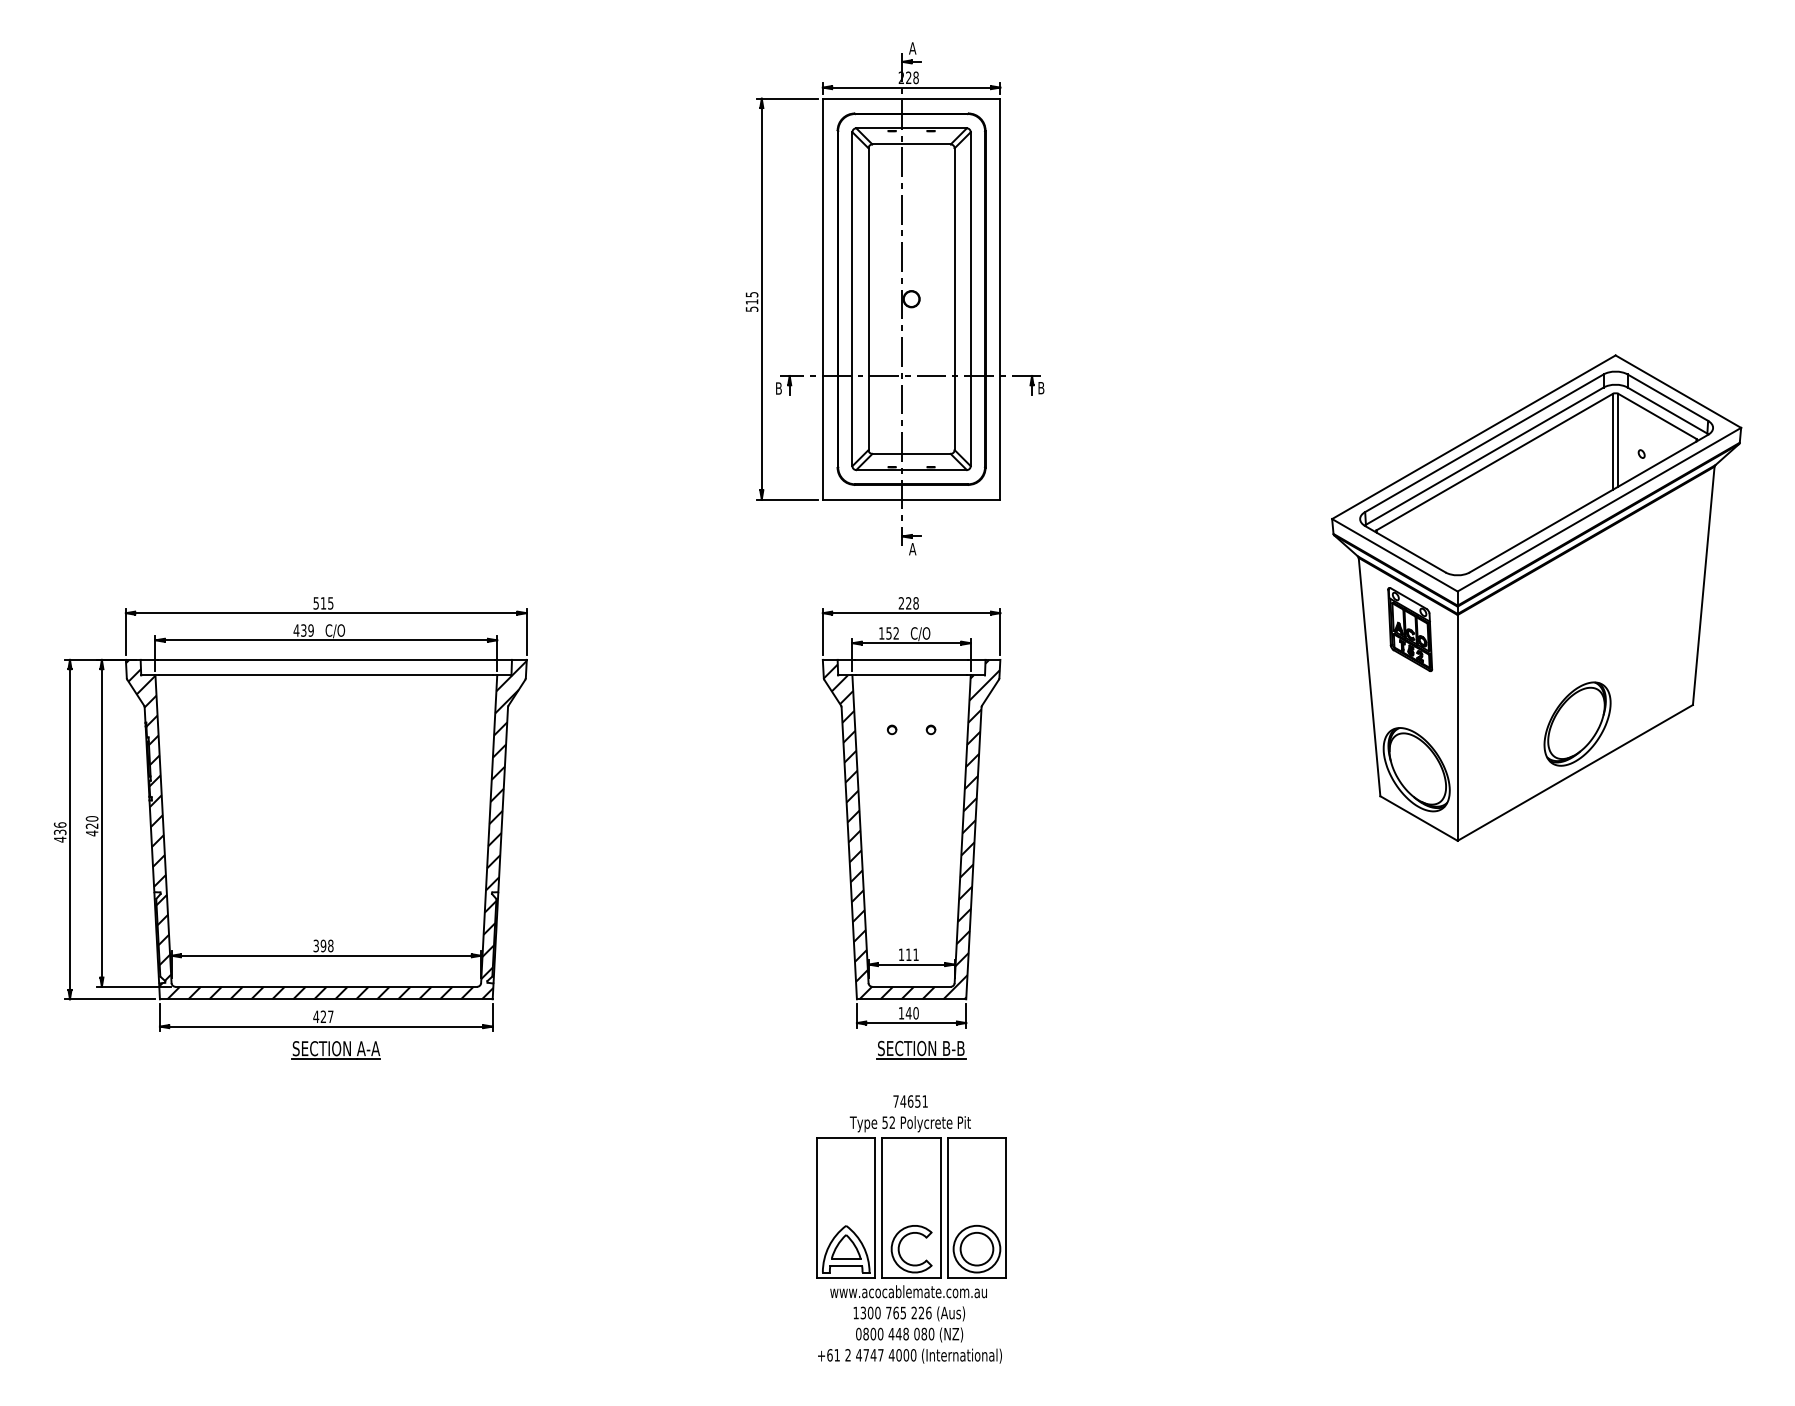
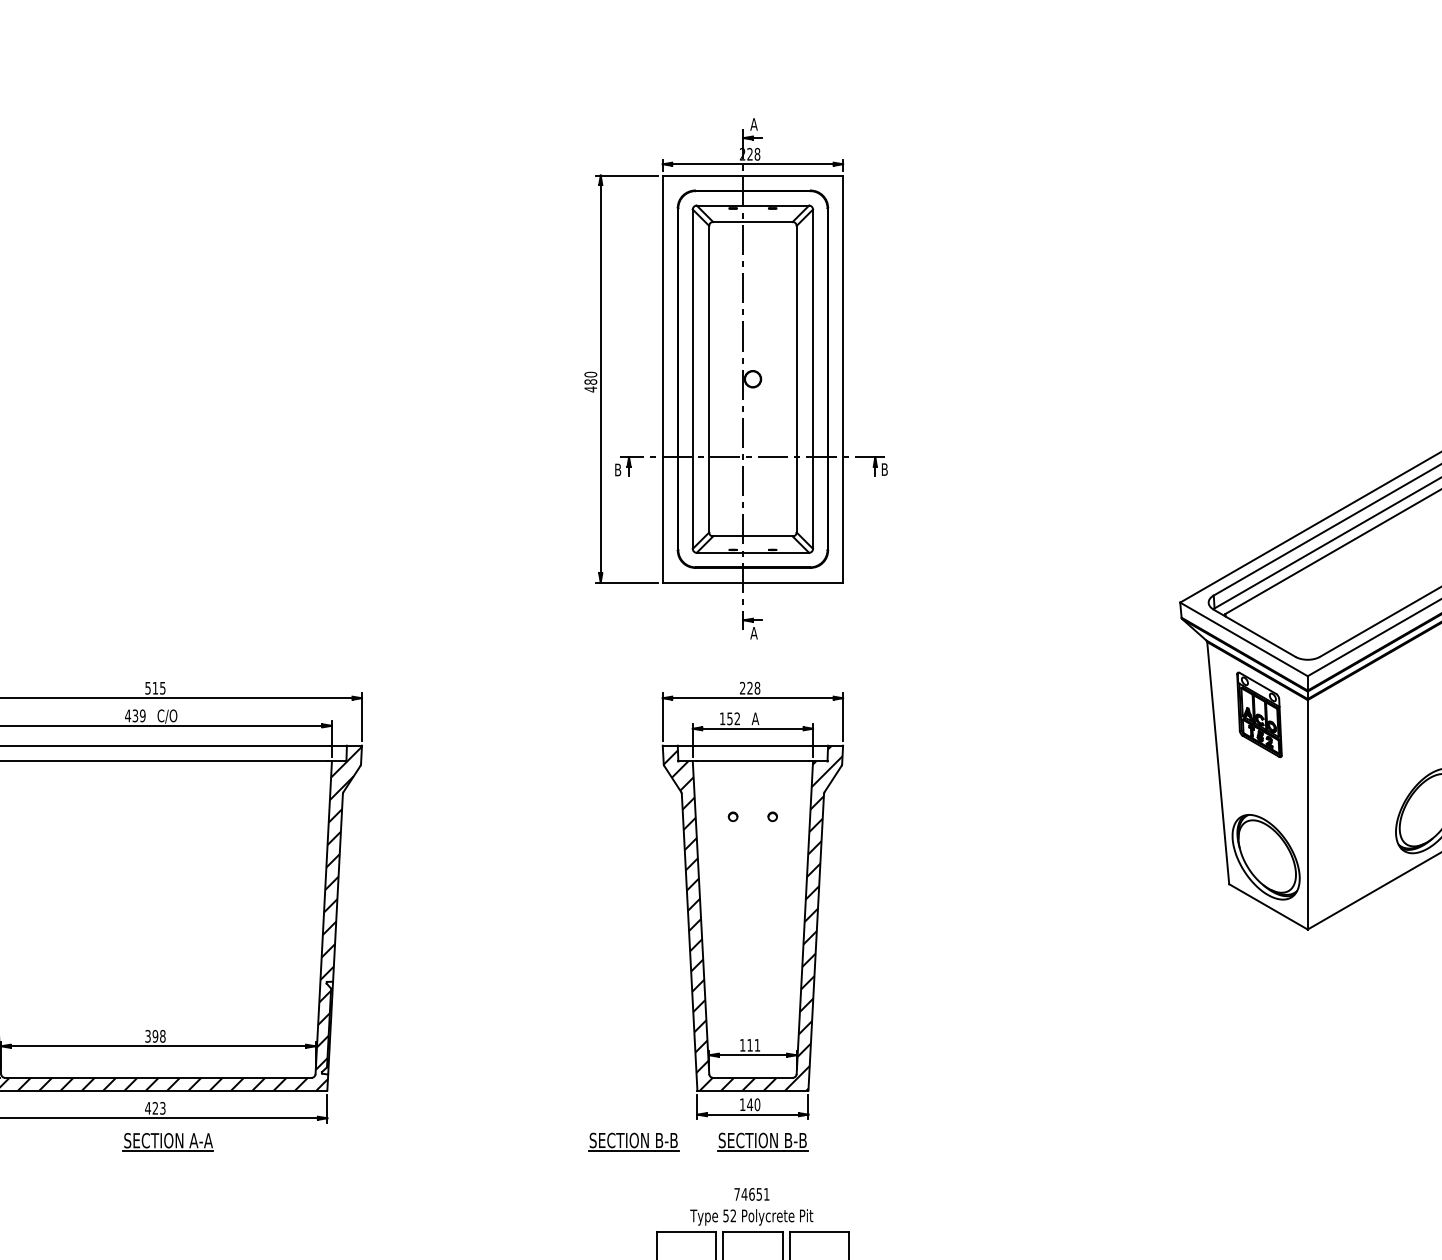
text: (751, 301) -> (590, 381), 515 -> 480
text: (920, 634) -> (761, 719), C/O -> A
text: (330, 1016) -> (162, 1108), 427 -> 423
part: (794, 1049) -> (633, 1141), added

